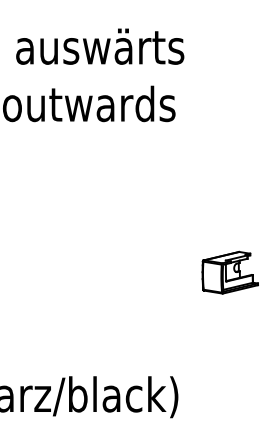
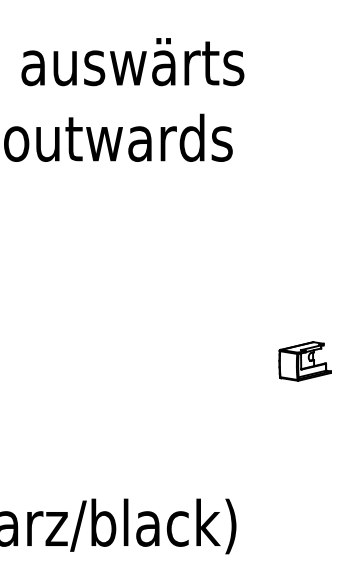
part: (229, 272) -> (304, 361), size x0.7

